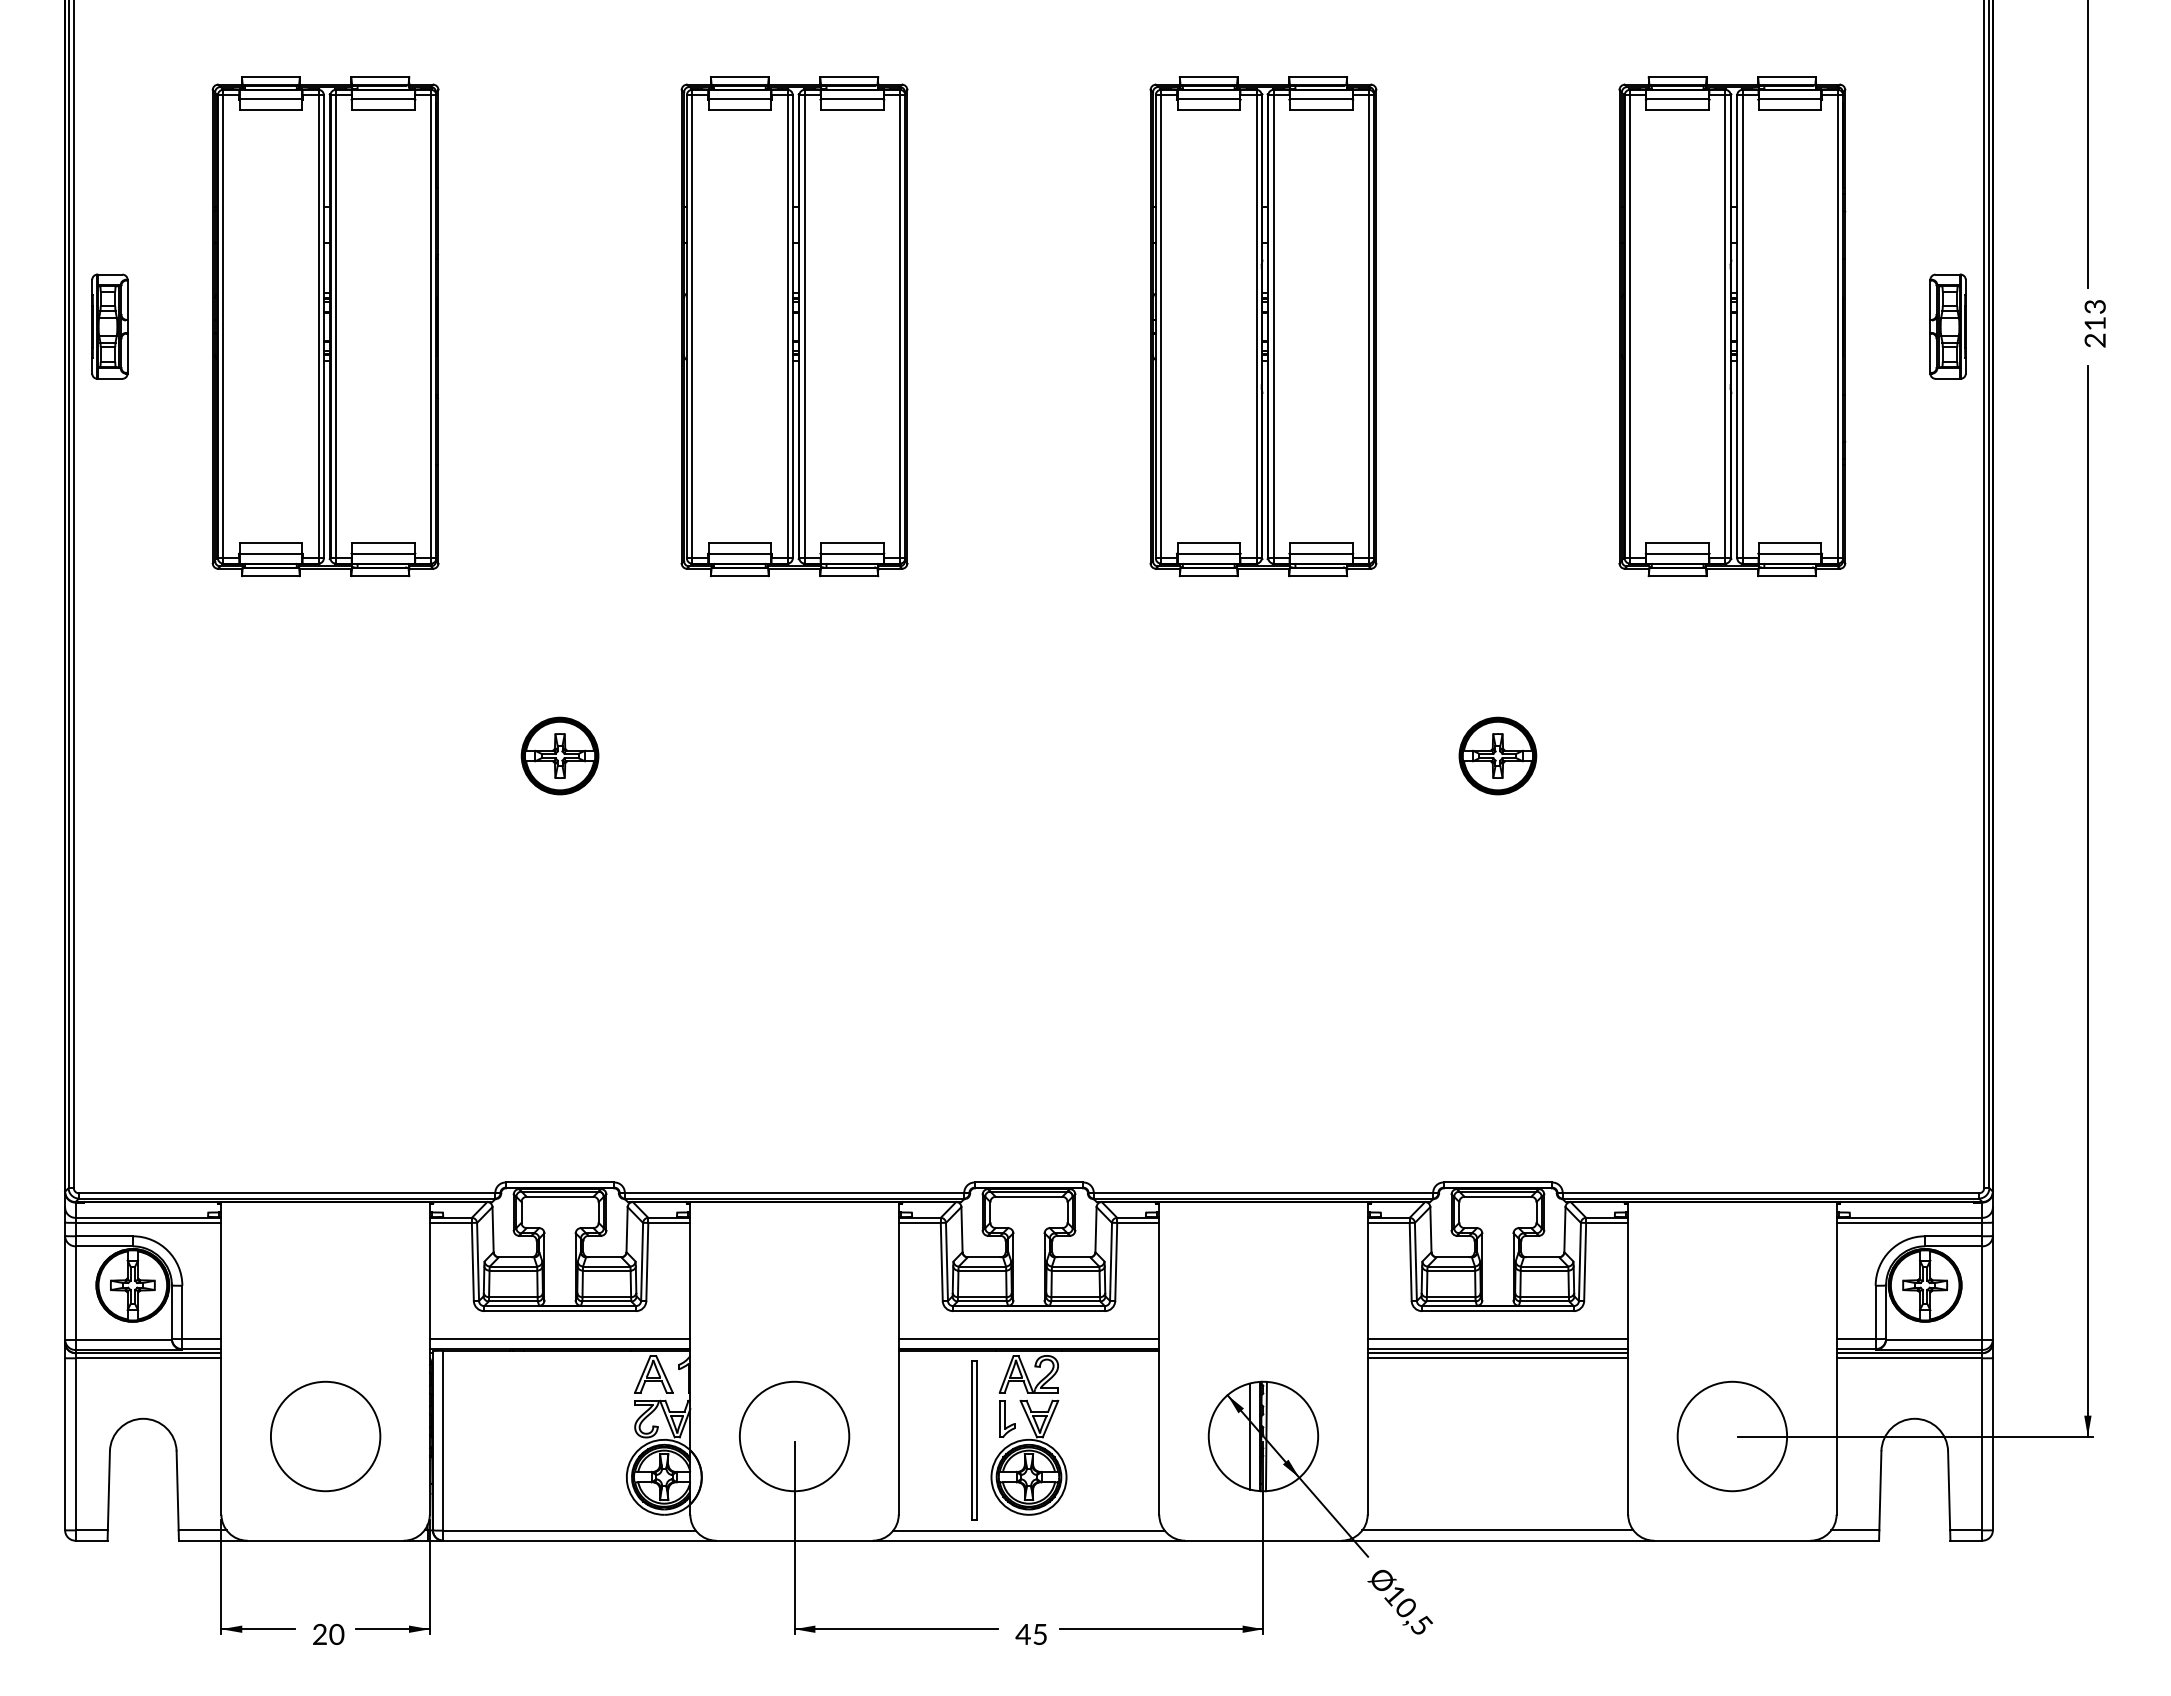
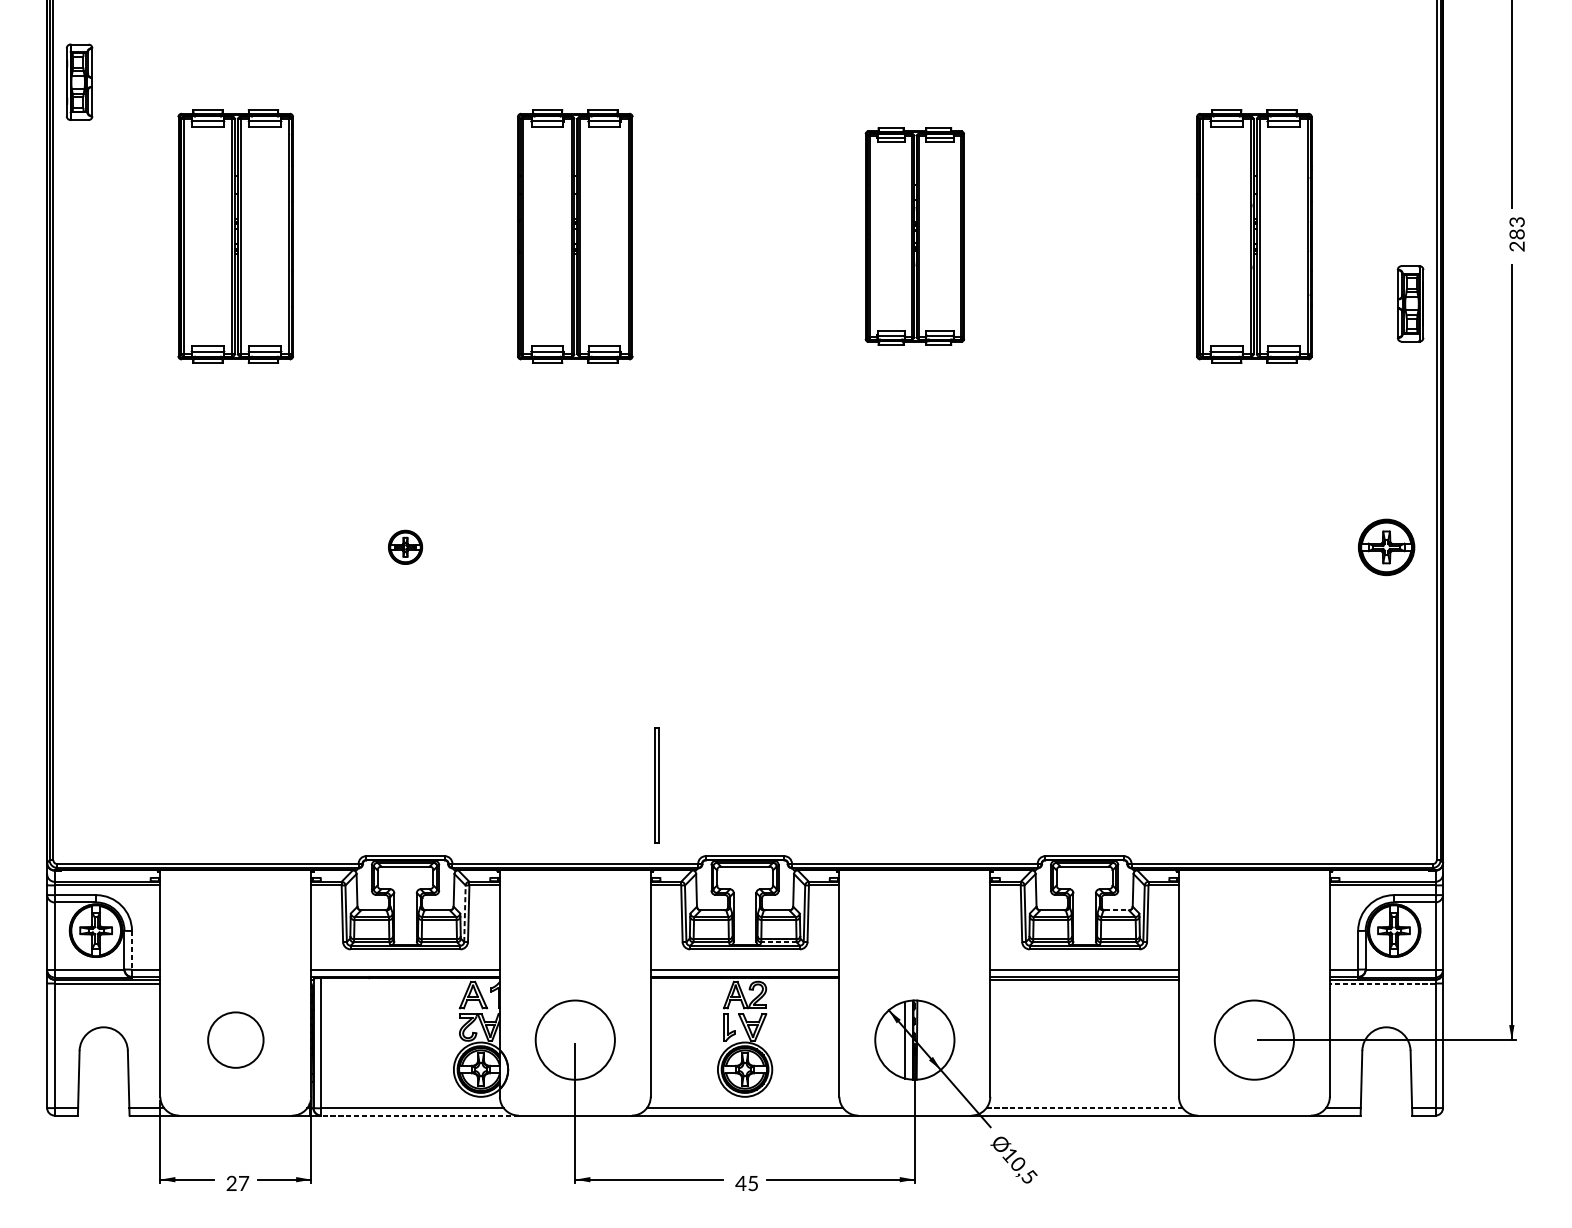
text: (2094, 323) -> (1516, 234), 213 -> 283
part: (109, 326) -> (79, 82), moved
part: (325, 326) -> (235, 236), size x0.7
part: (794, 326) -> (575, 236), size x0.7
part: (1263, 326) -> (914, 236), size x0.6
part: (1732, 326) -> (1254, 236), size x0.7
part: (1947, 326) -> (1410, 303), moved
part: (559, 755) -> (405, 547), size x0.6
part: (1497, 755) -> (1386, 547), moved
line: (1543, 1257) -> (1117, 910), solid -> dashed
line: (642, 1261) -> (465, 913), solid -> dashed
line: (1075, 1301) -> (778, 942), solid -> dashed
line: (182, 1312) -> (132, 950), solid -> dashed
line: (1497, 1358) -> (1084, 983), removed
line: (1909, 1358) -> (1382, 983), solid -> dashed
circle: (325, 1436) -> (235, 1040), size x0.7
part: (974, 1440) -> (657, 785), moved
line: (1497, 1530) -> (1084, 1108), solid -> dashed
line: (579, 1540) -> (419, 1115), solid -> dashed
text: (336, 1634) -> (243, 1183), 20 -> 27

